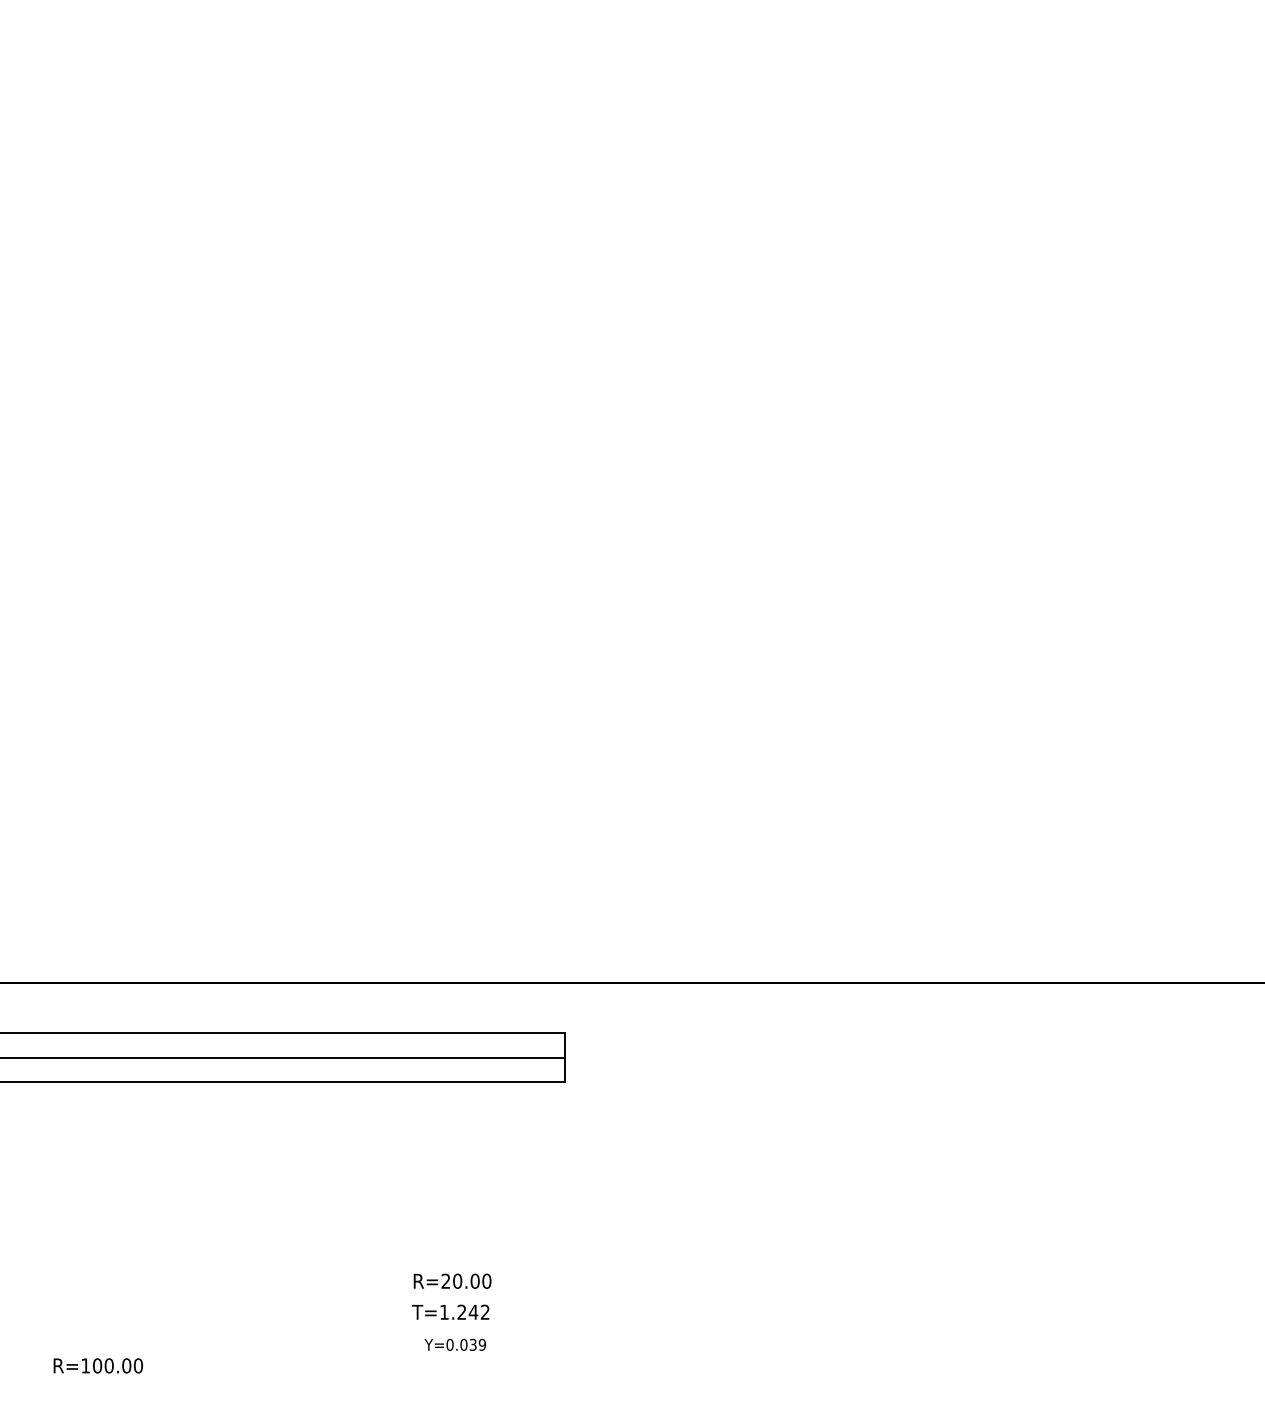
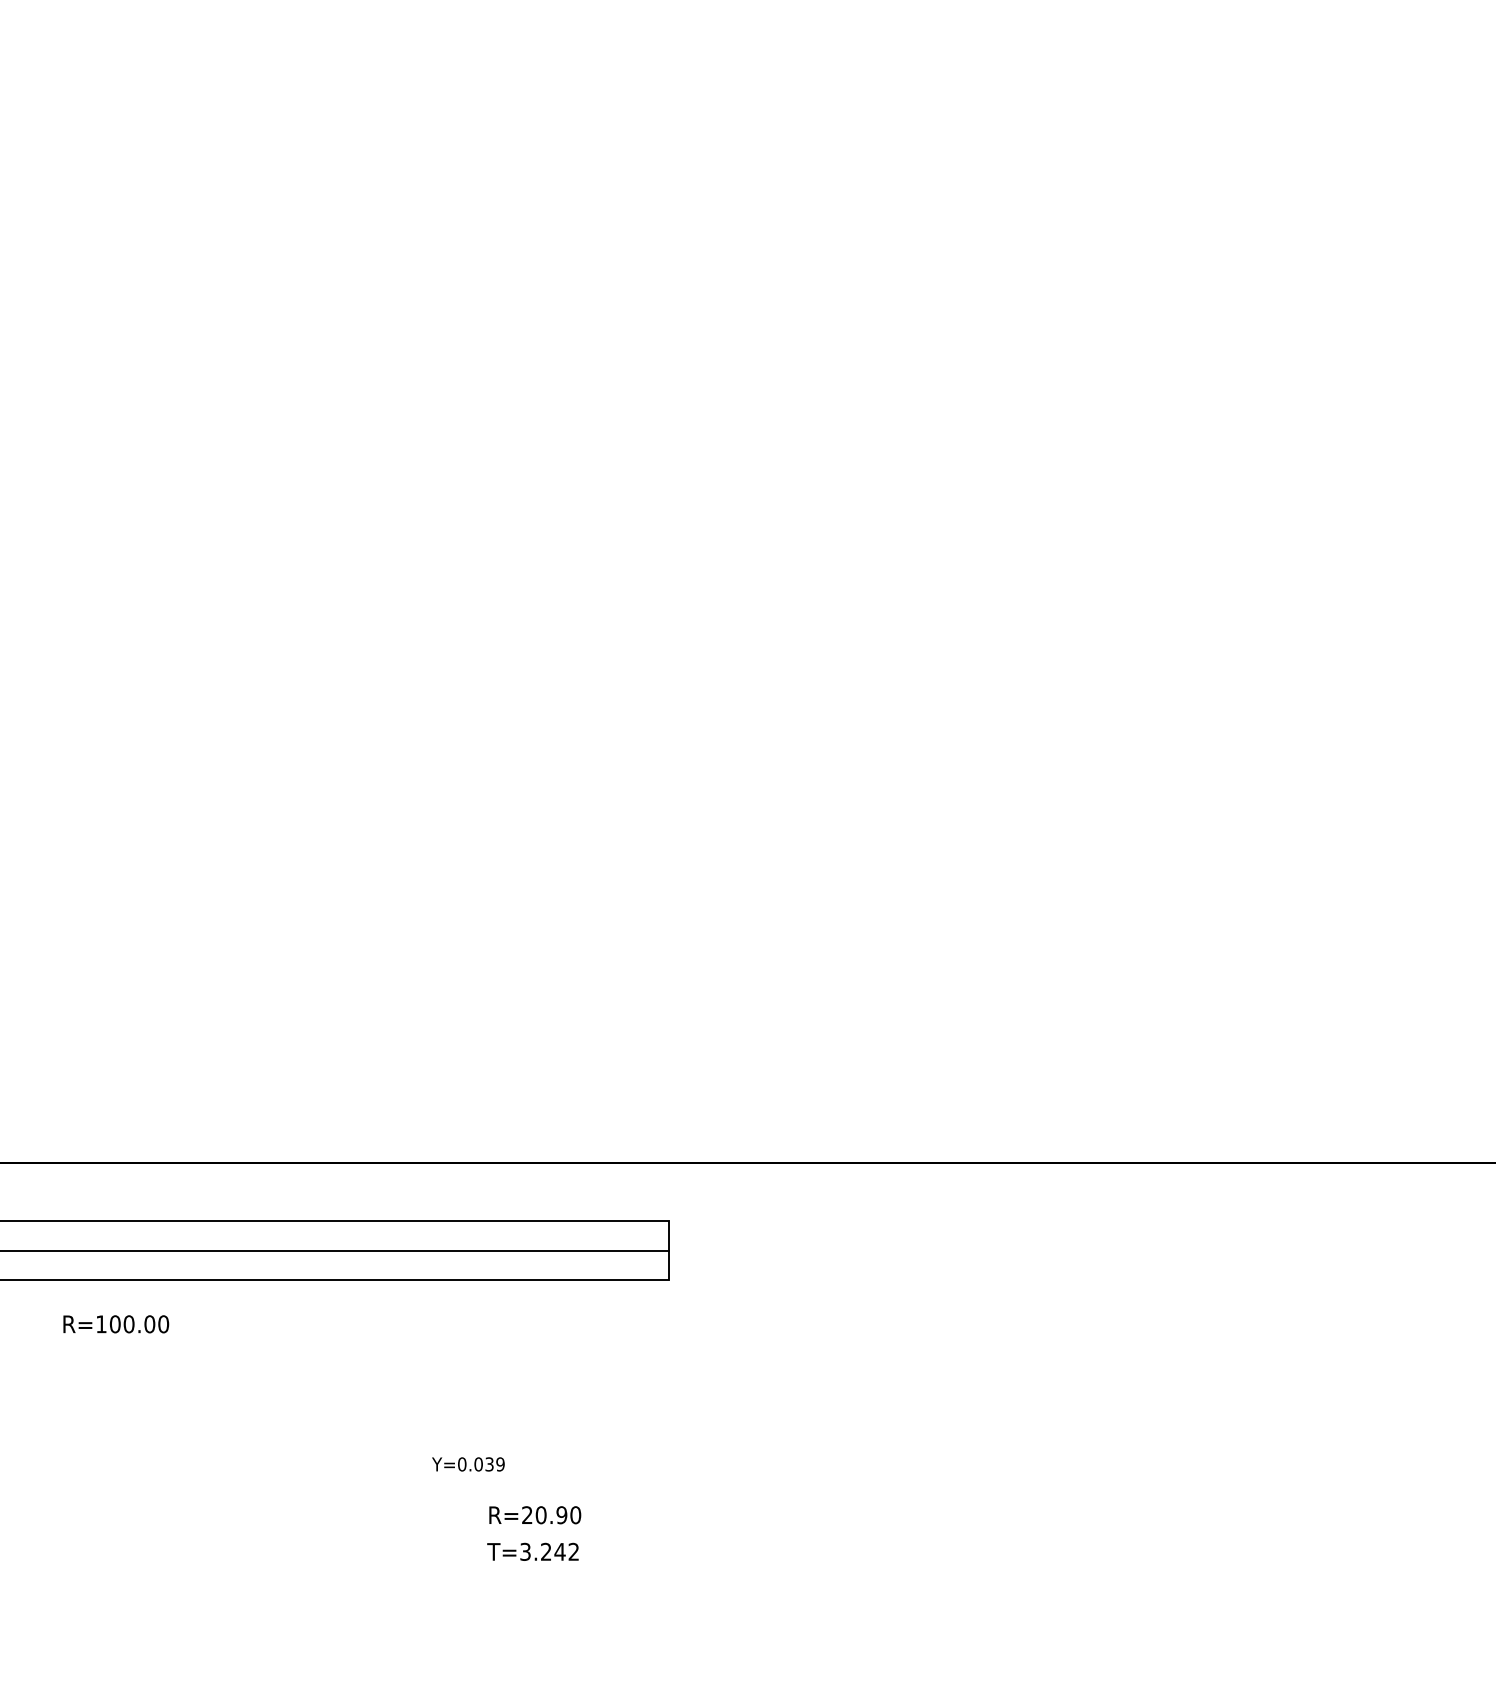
text: (474, 1281) -> (561, 1515), R=20.00 -> R=20.90
text: (444, 1311) -> (525, 1551), T=1.242 -> T=3.242
text: (455, 1344) -> (468, 1464), moved
text: (98, 1366) -> (116, 1324), moved

